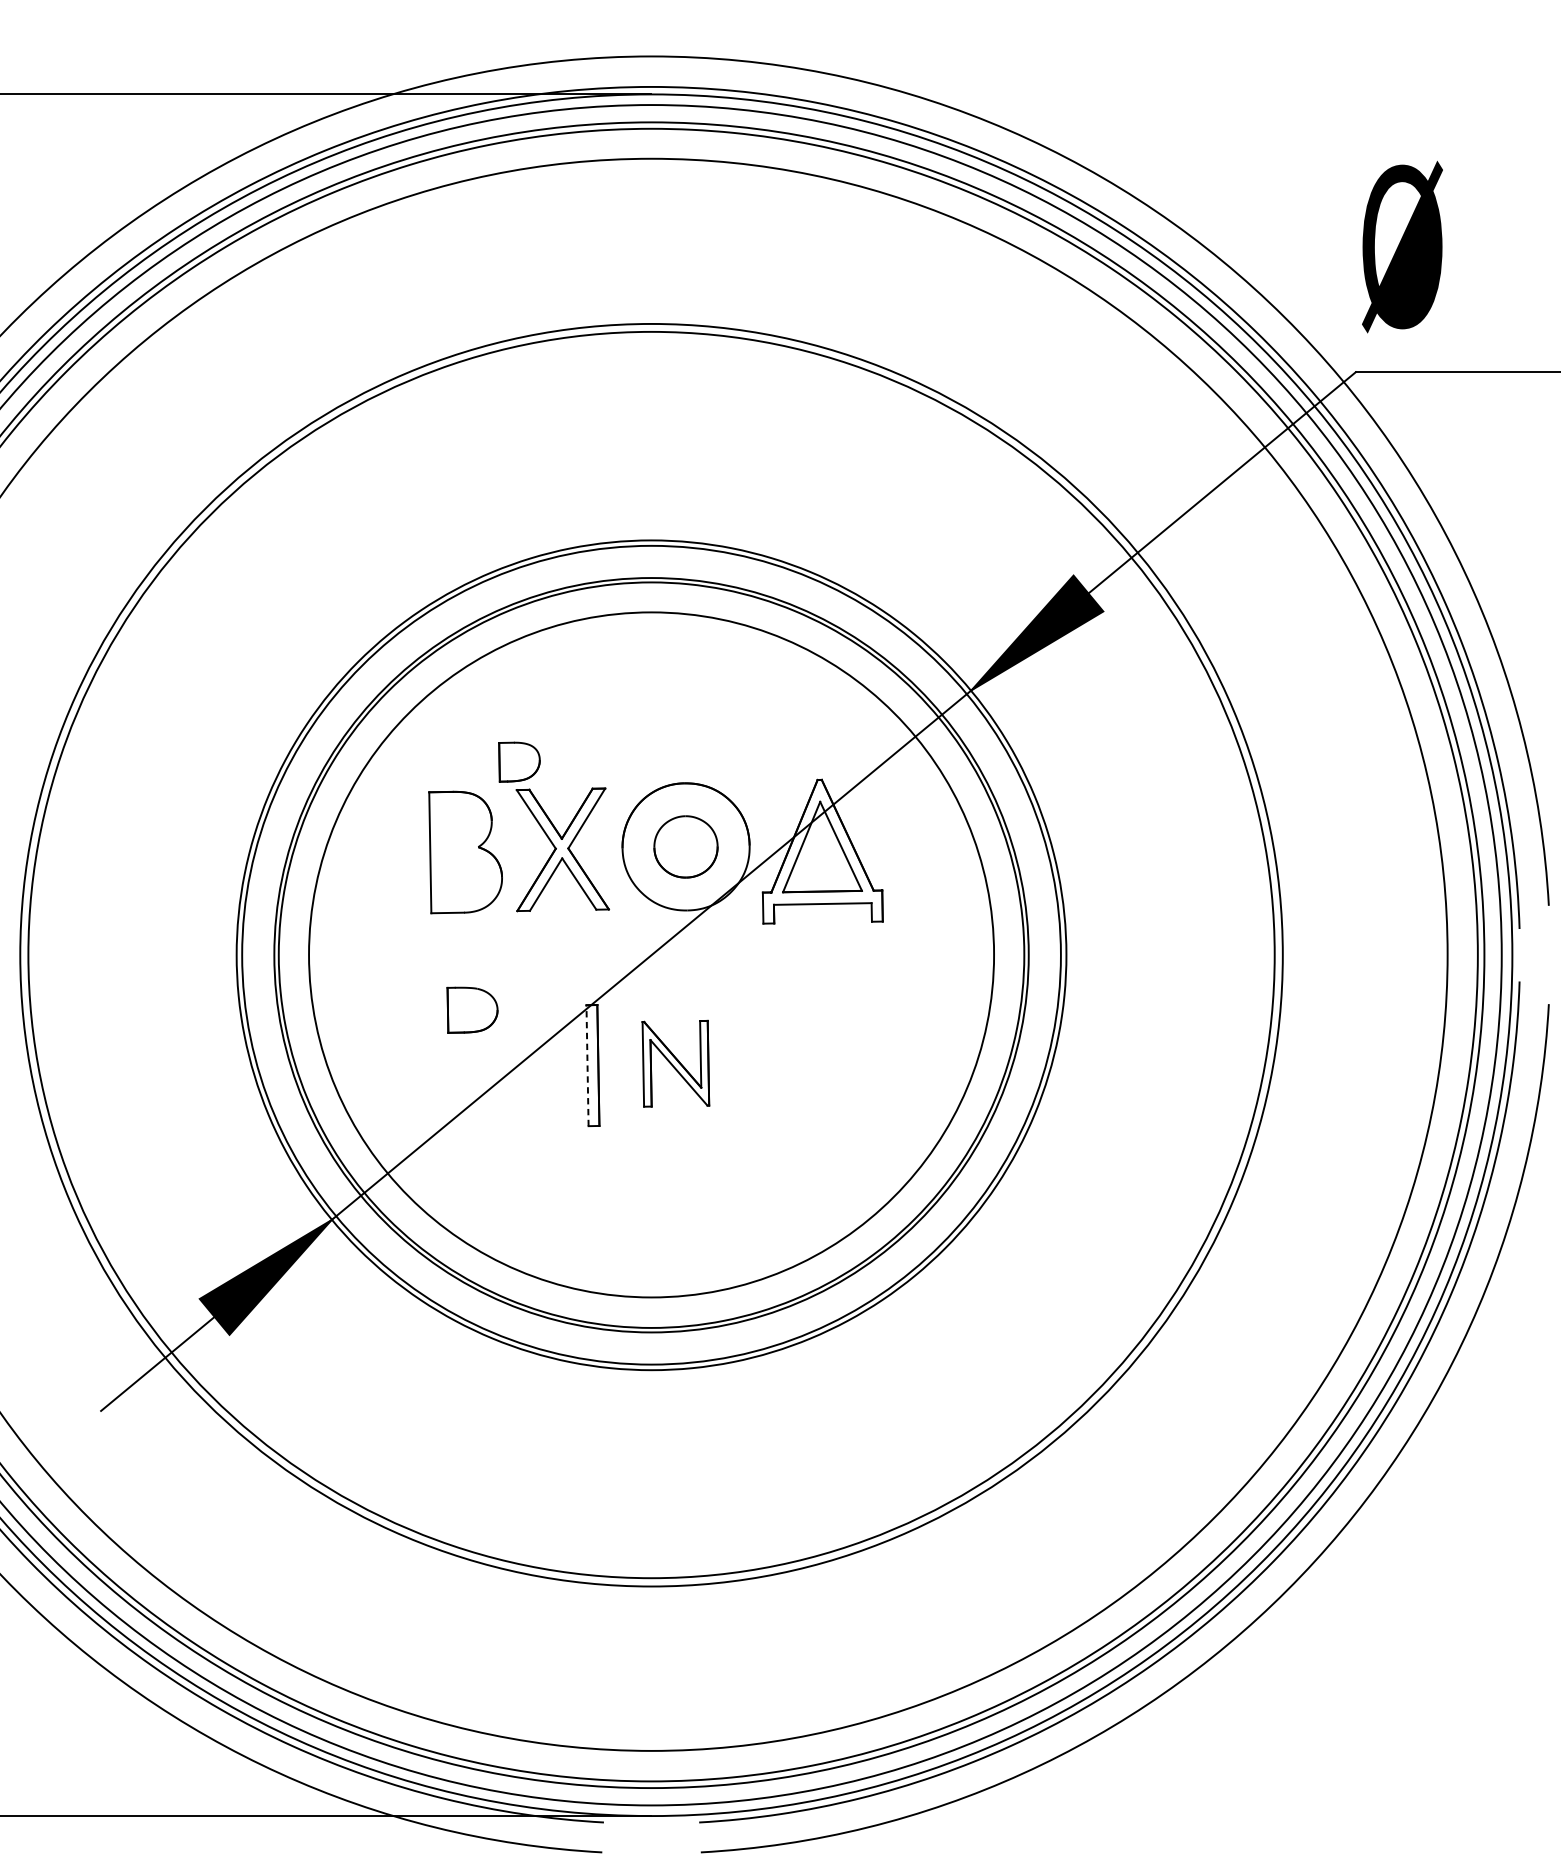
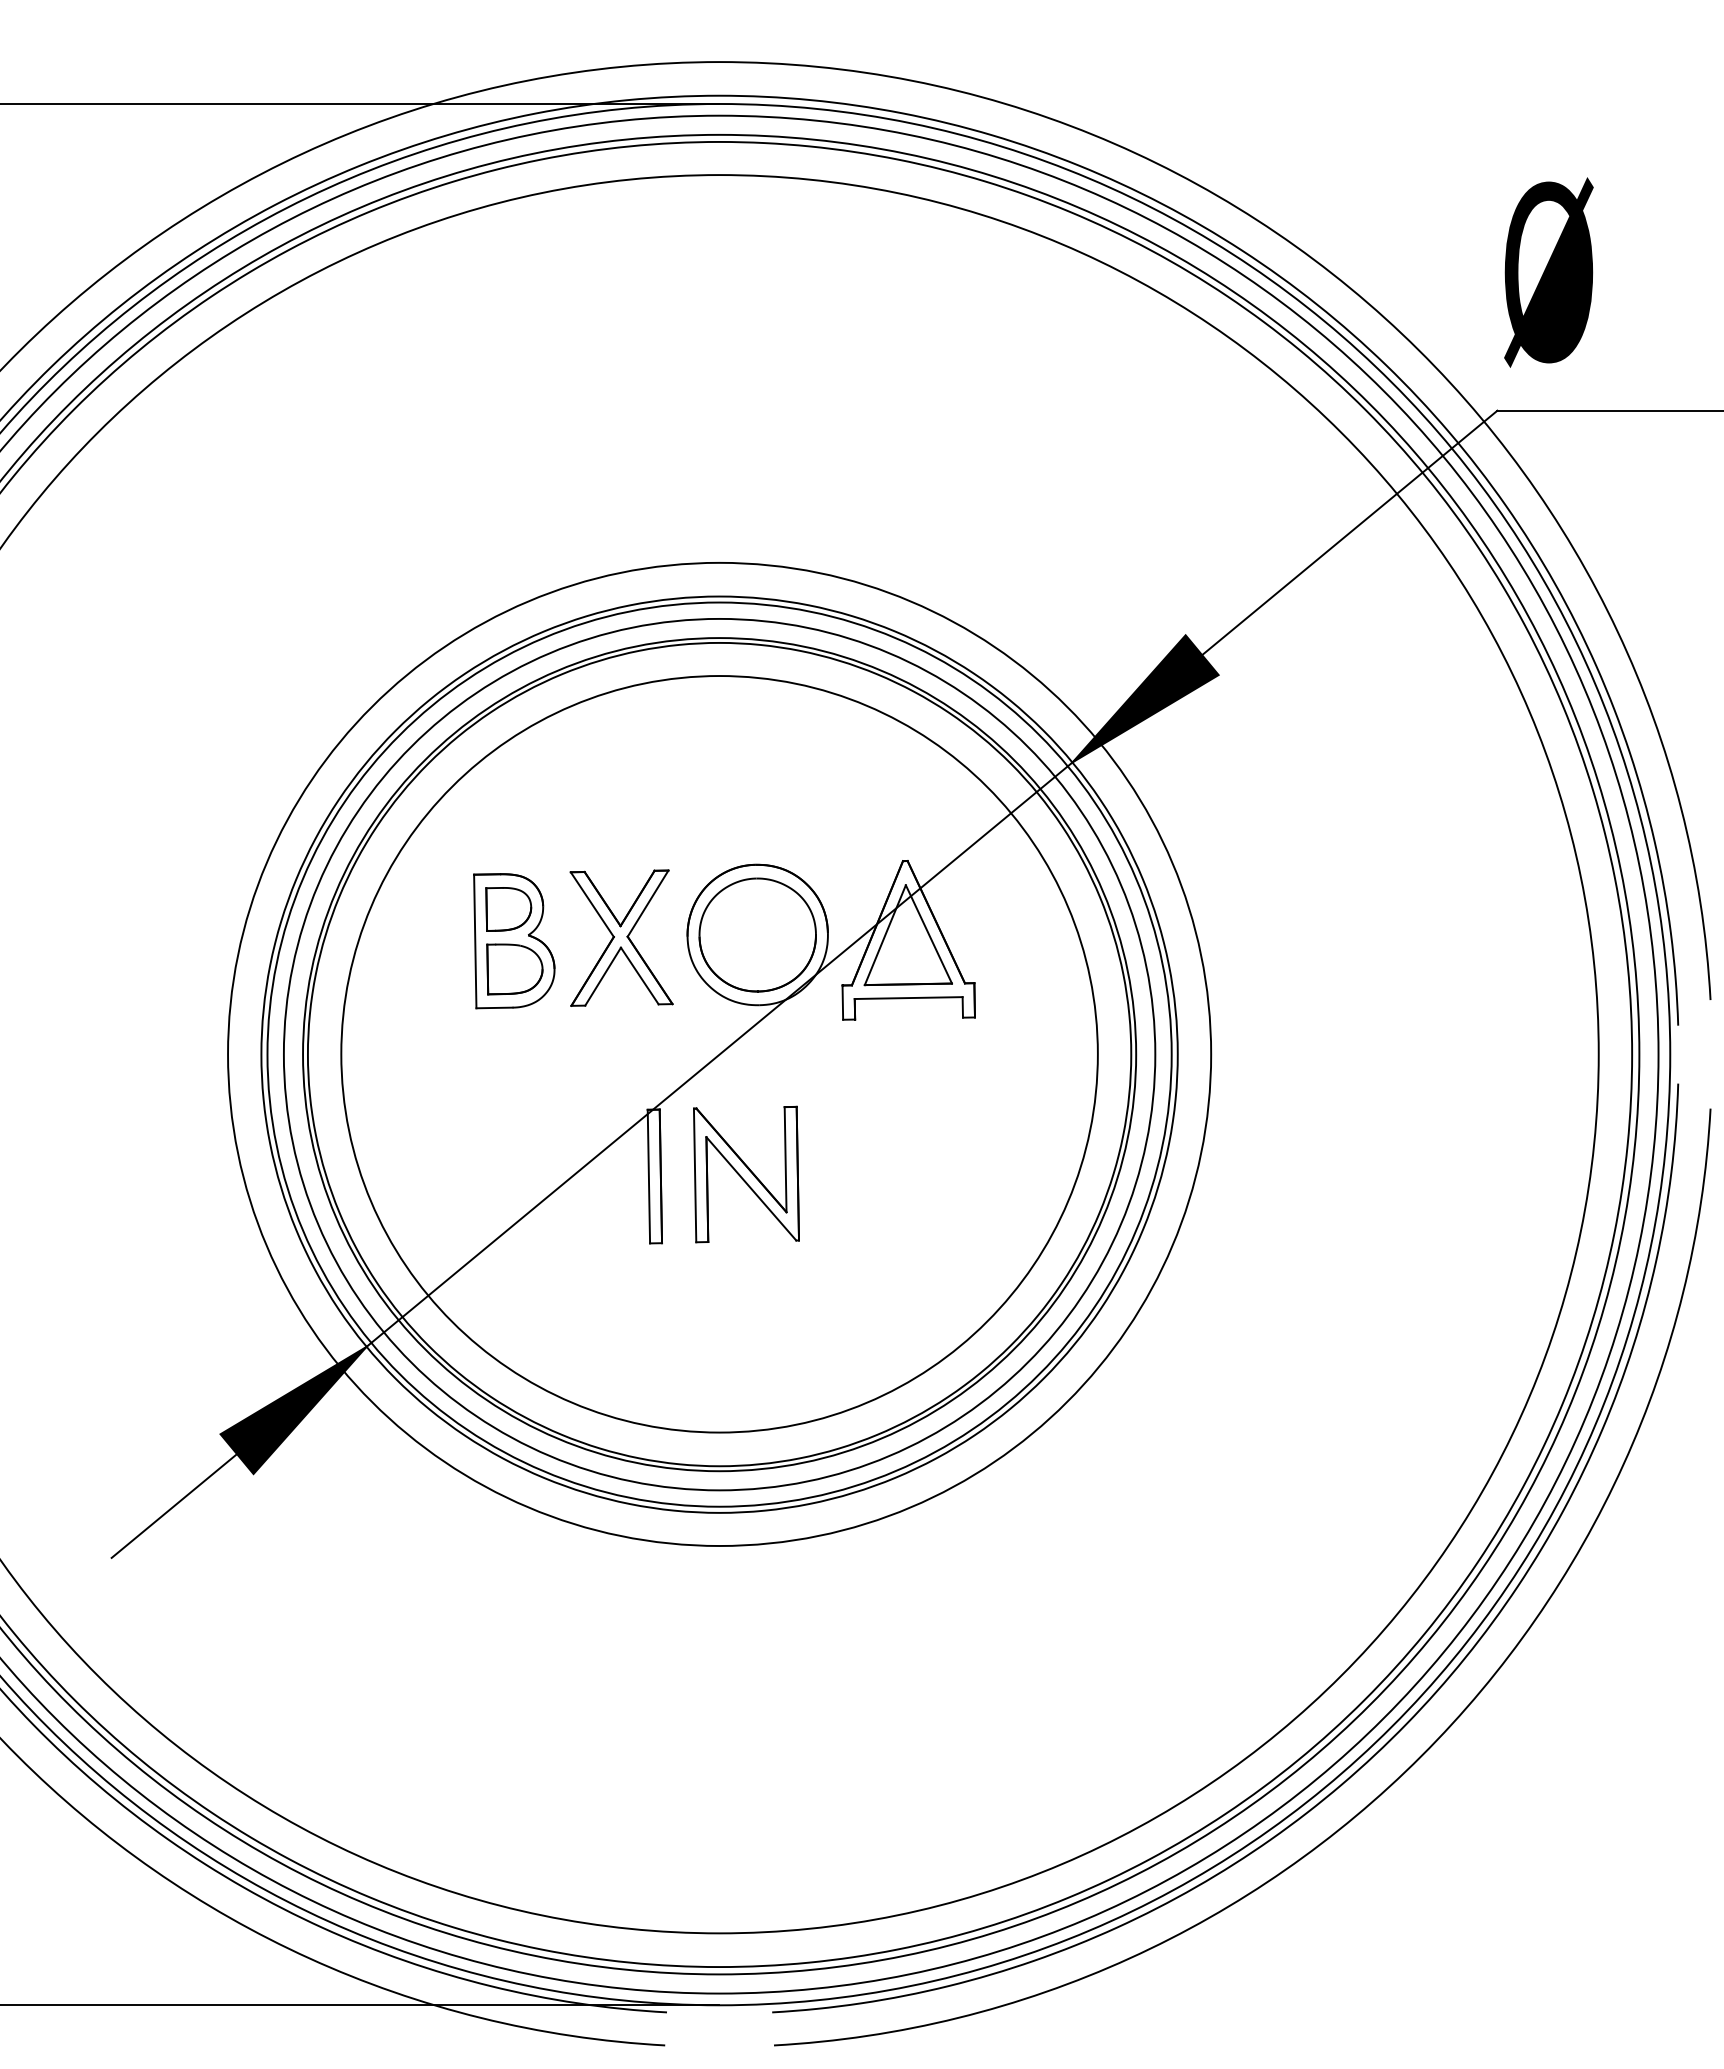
part: (519, 762) -> (508, 909), moved
part: (685, 846) -> (757, 934), size x1.67
circle: (651, 954) -> (719, 1053), size x0.71
circle: (651, 955) -> (719, 1054), size x0.62
part: (472, 1010) -> (514, 969), moved
part: (675, 1063) -> (746, 1174), size x1.43
line: (587, 1065) -> (648, 1176), dashed -> solid

